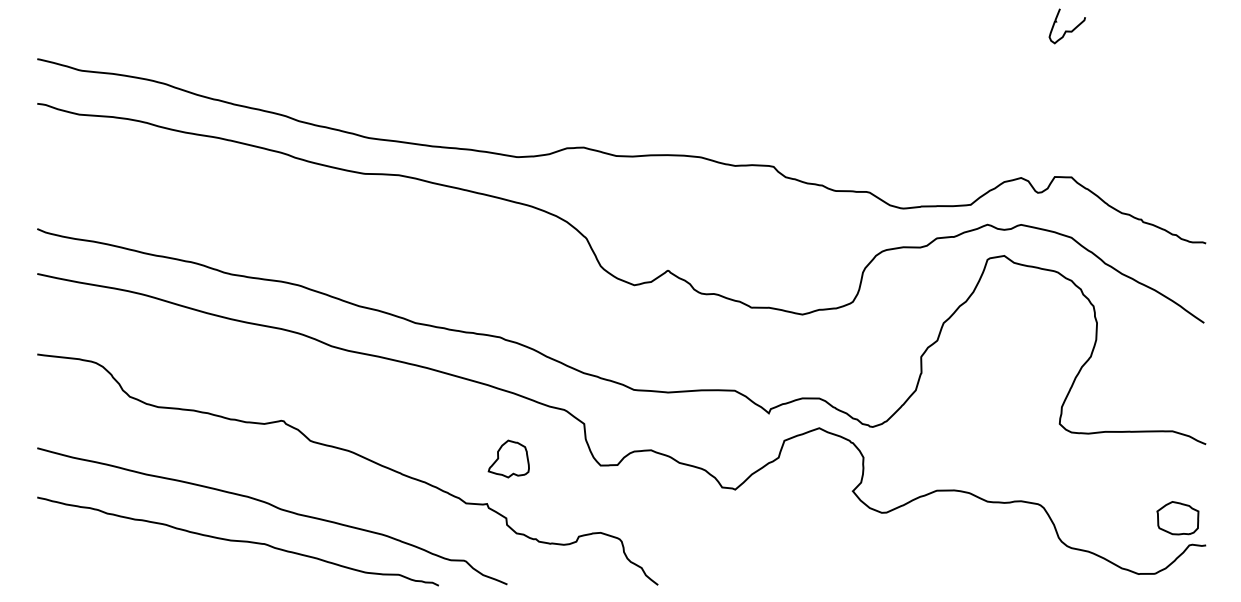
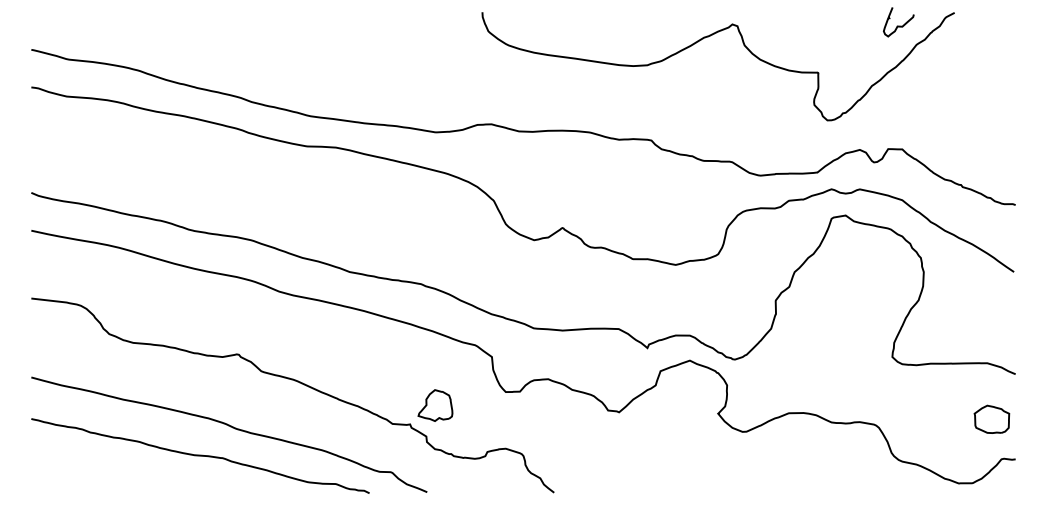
curve: (841, 44) -> (708, 37), added
part: (508, 458) -> (435, 405), moved
part: (1177, 517) -> (991, 418), moved

